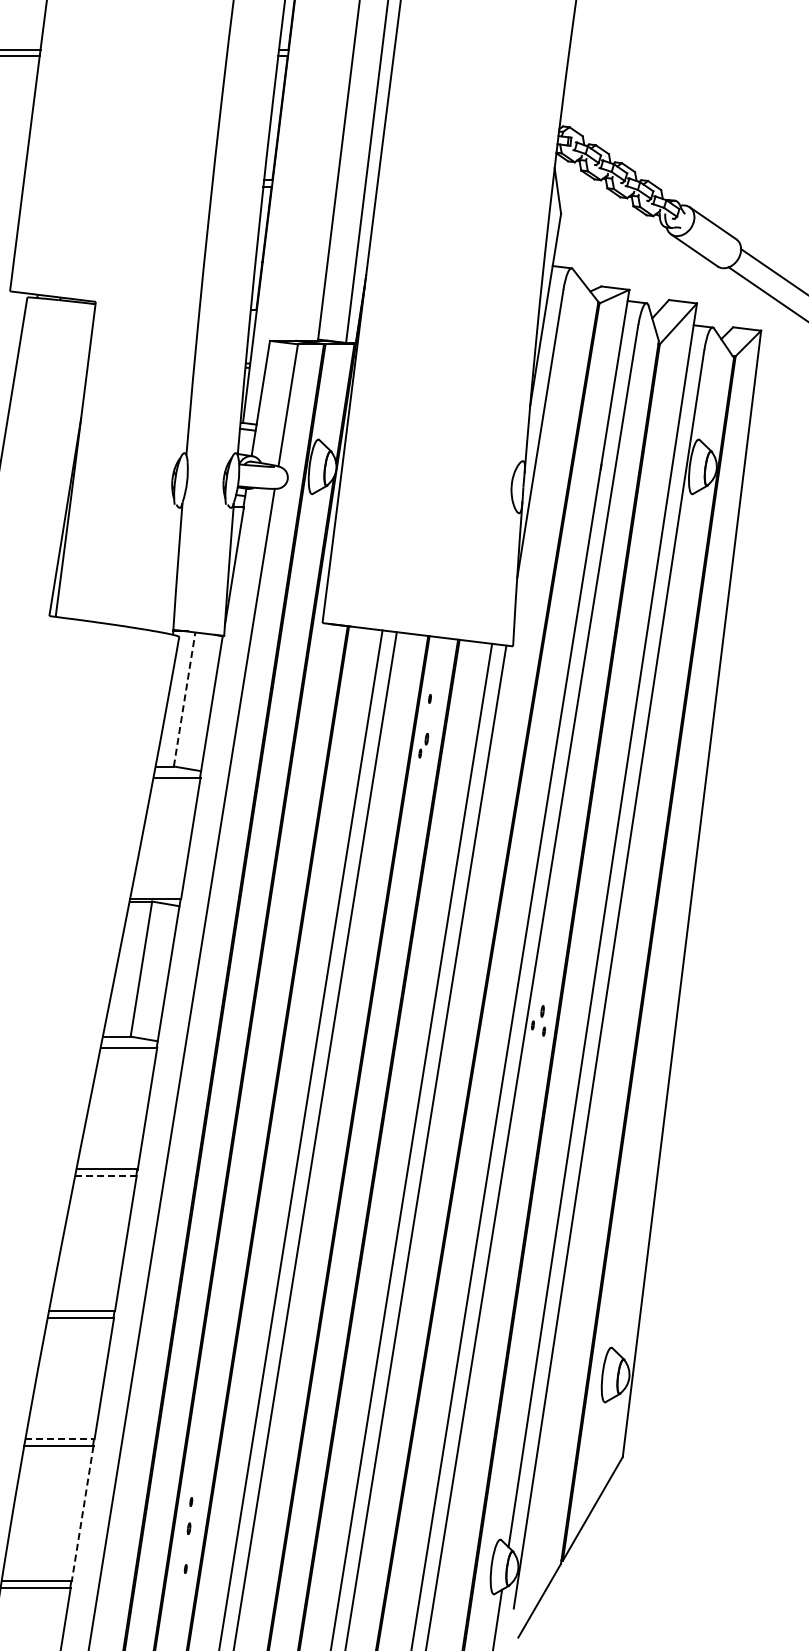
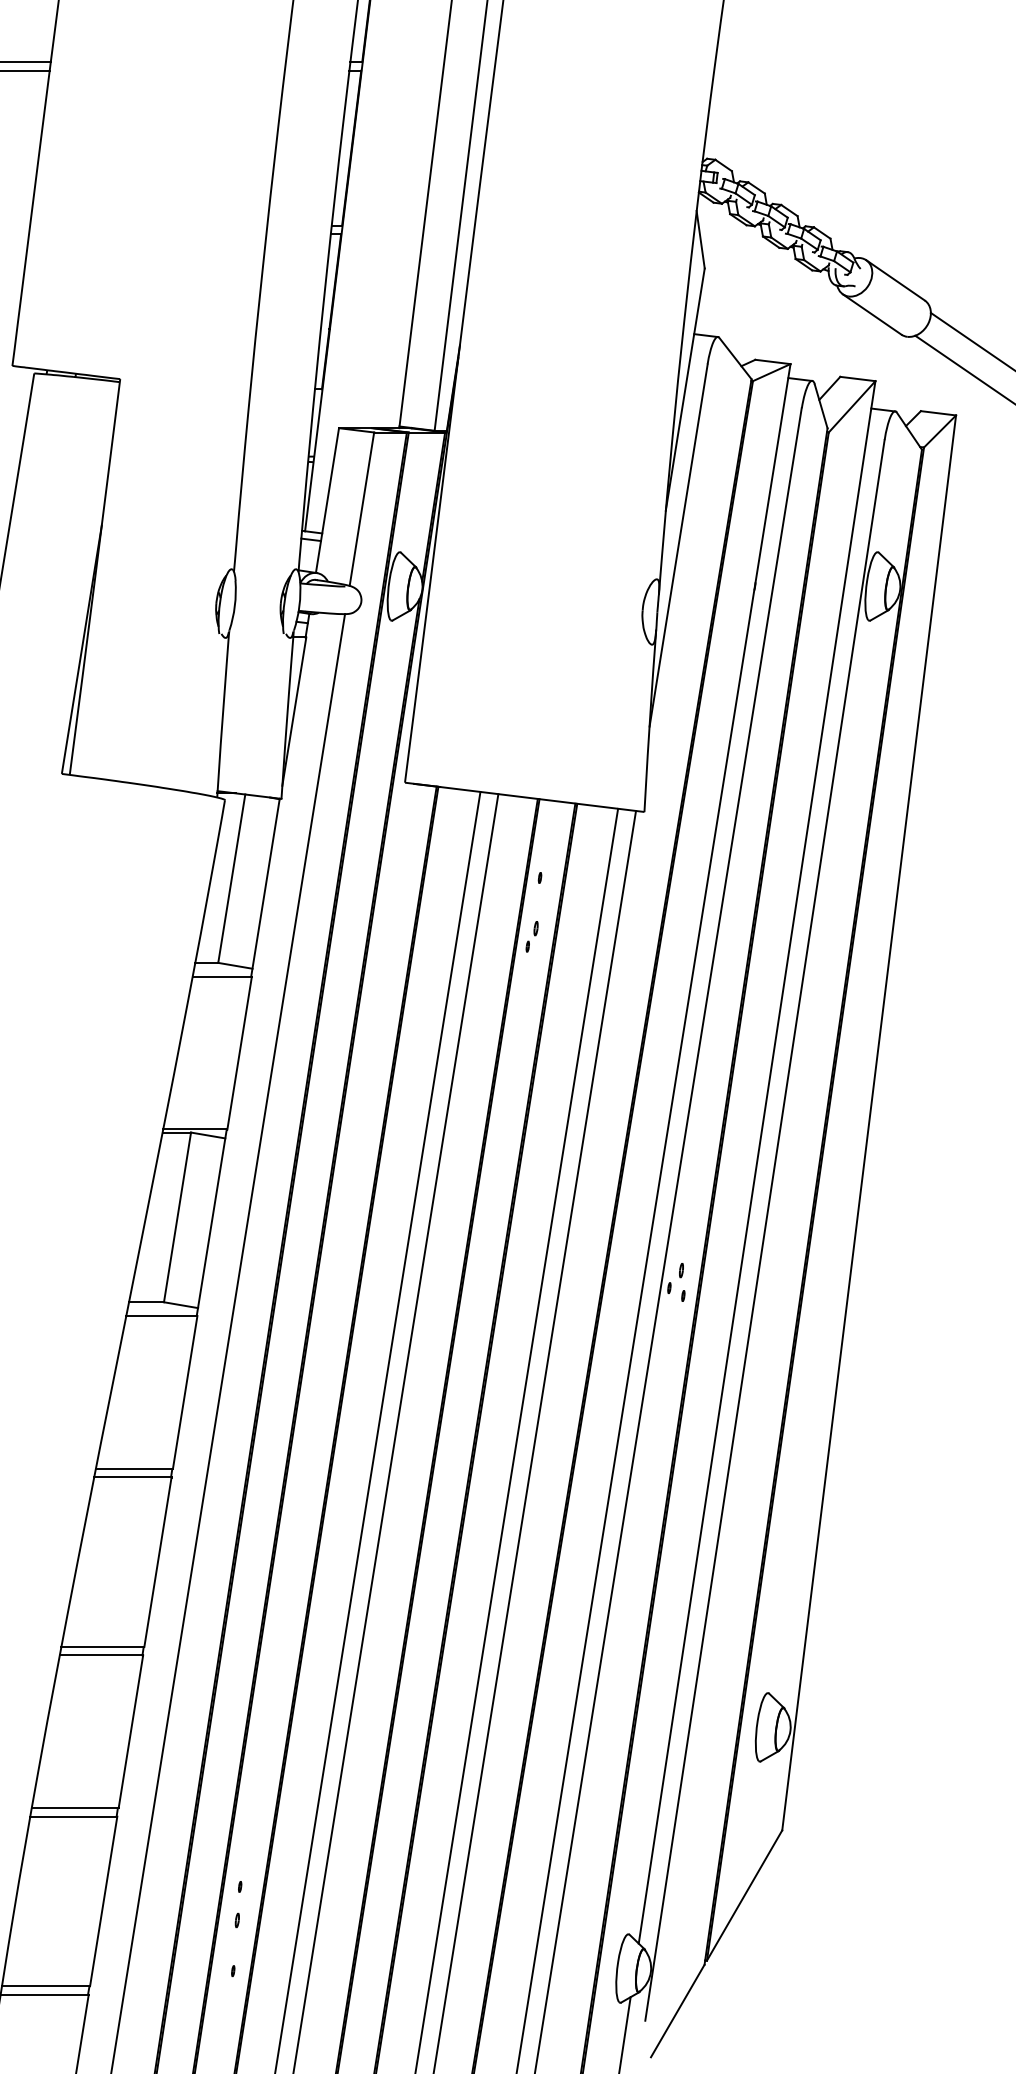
line: (184, 699) -> (231, 878), dashed -> solid
line: (105, 1175) -> (132, 1476), dashed -> solid
line: (60, 1439) -> (75, 1808), dashed -> solid
line: (82, 1514) -> (103, 1902), dashed -> solid

